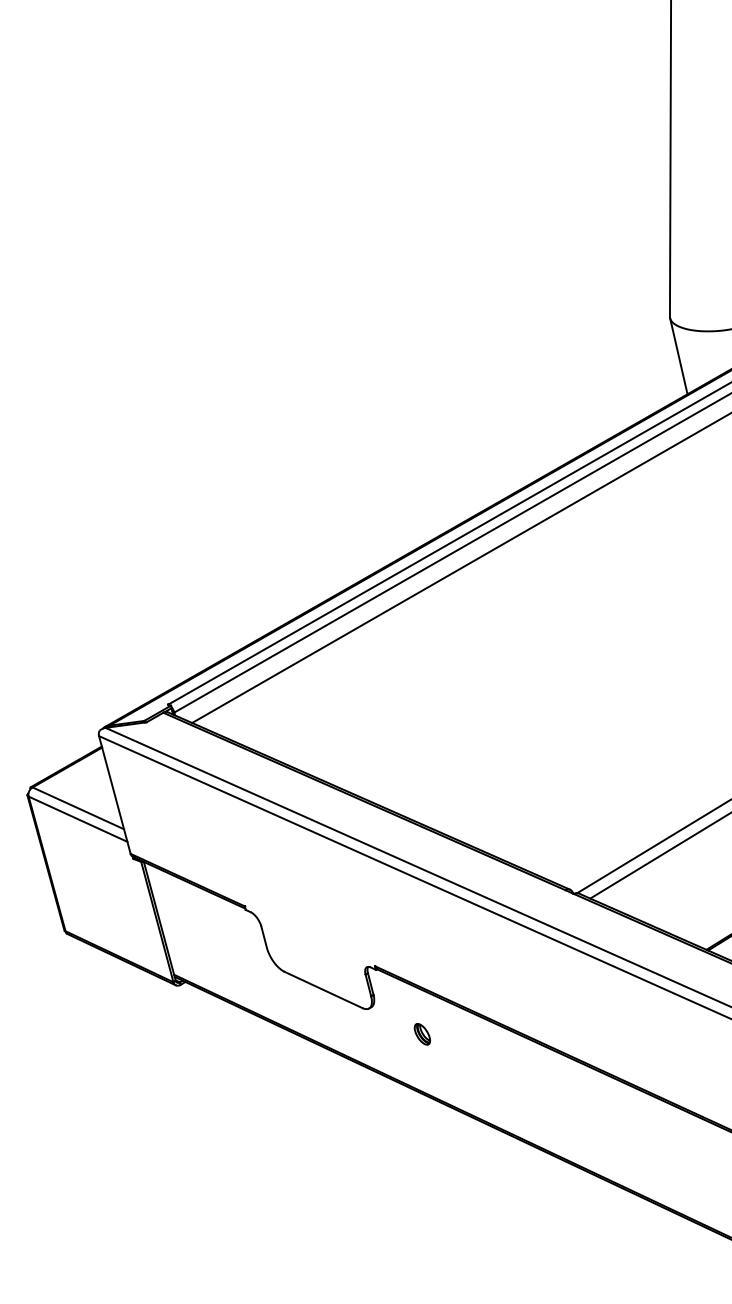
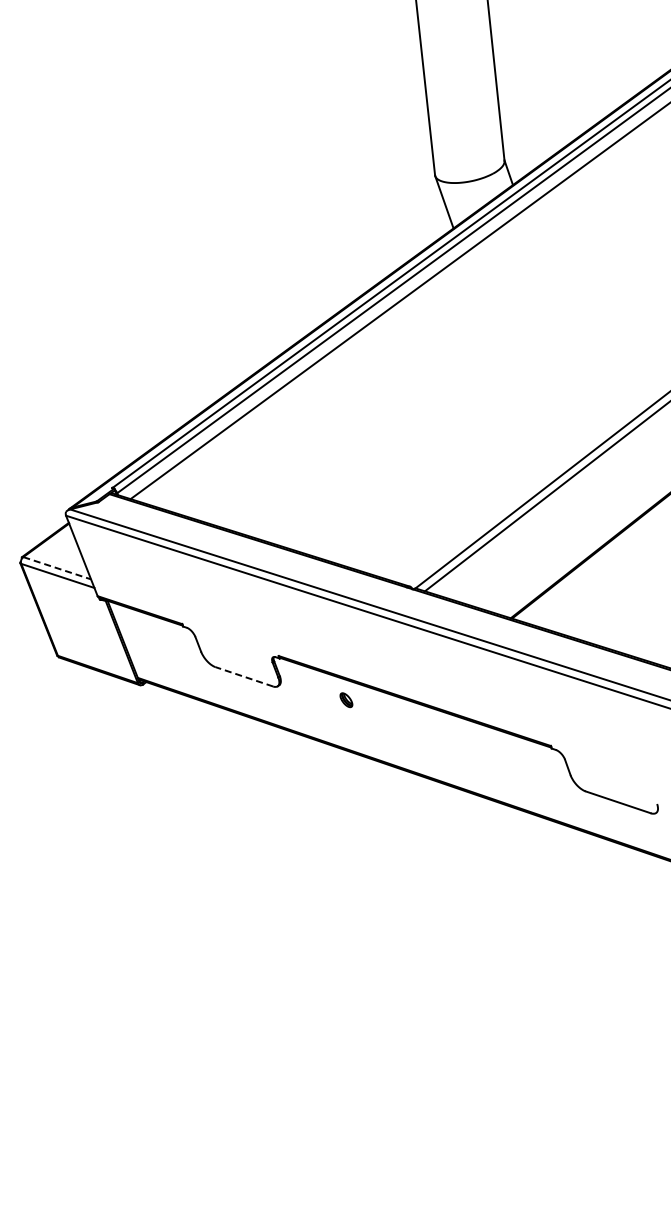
line: (78, 808) -> (57, 568), solid -> dashed
line: (323, 989) -> (244, 676), solid -> dashed
part: (422, 1034) -> (346, 700), moved

